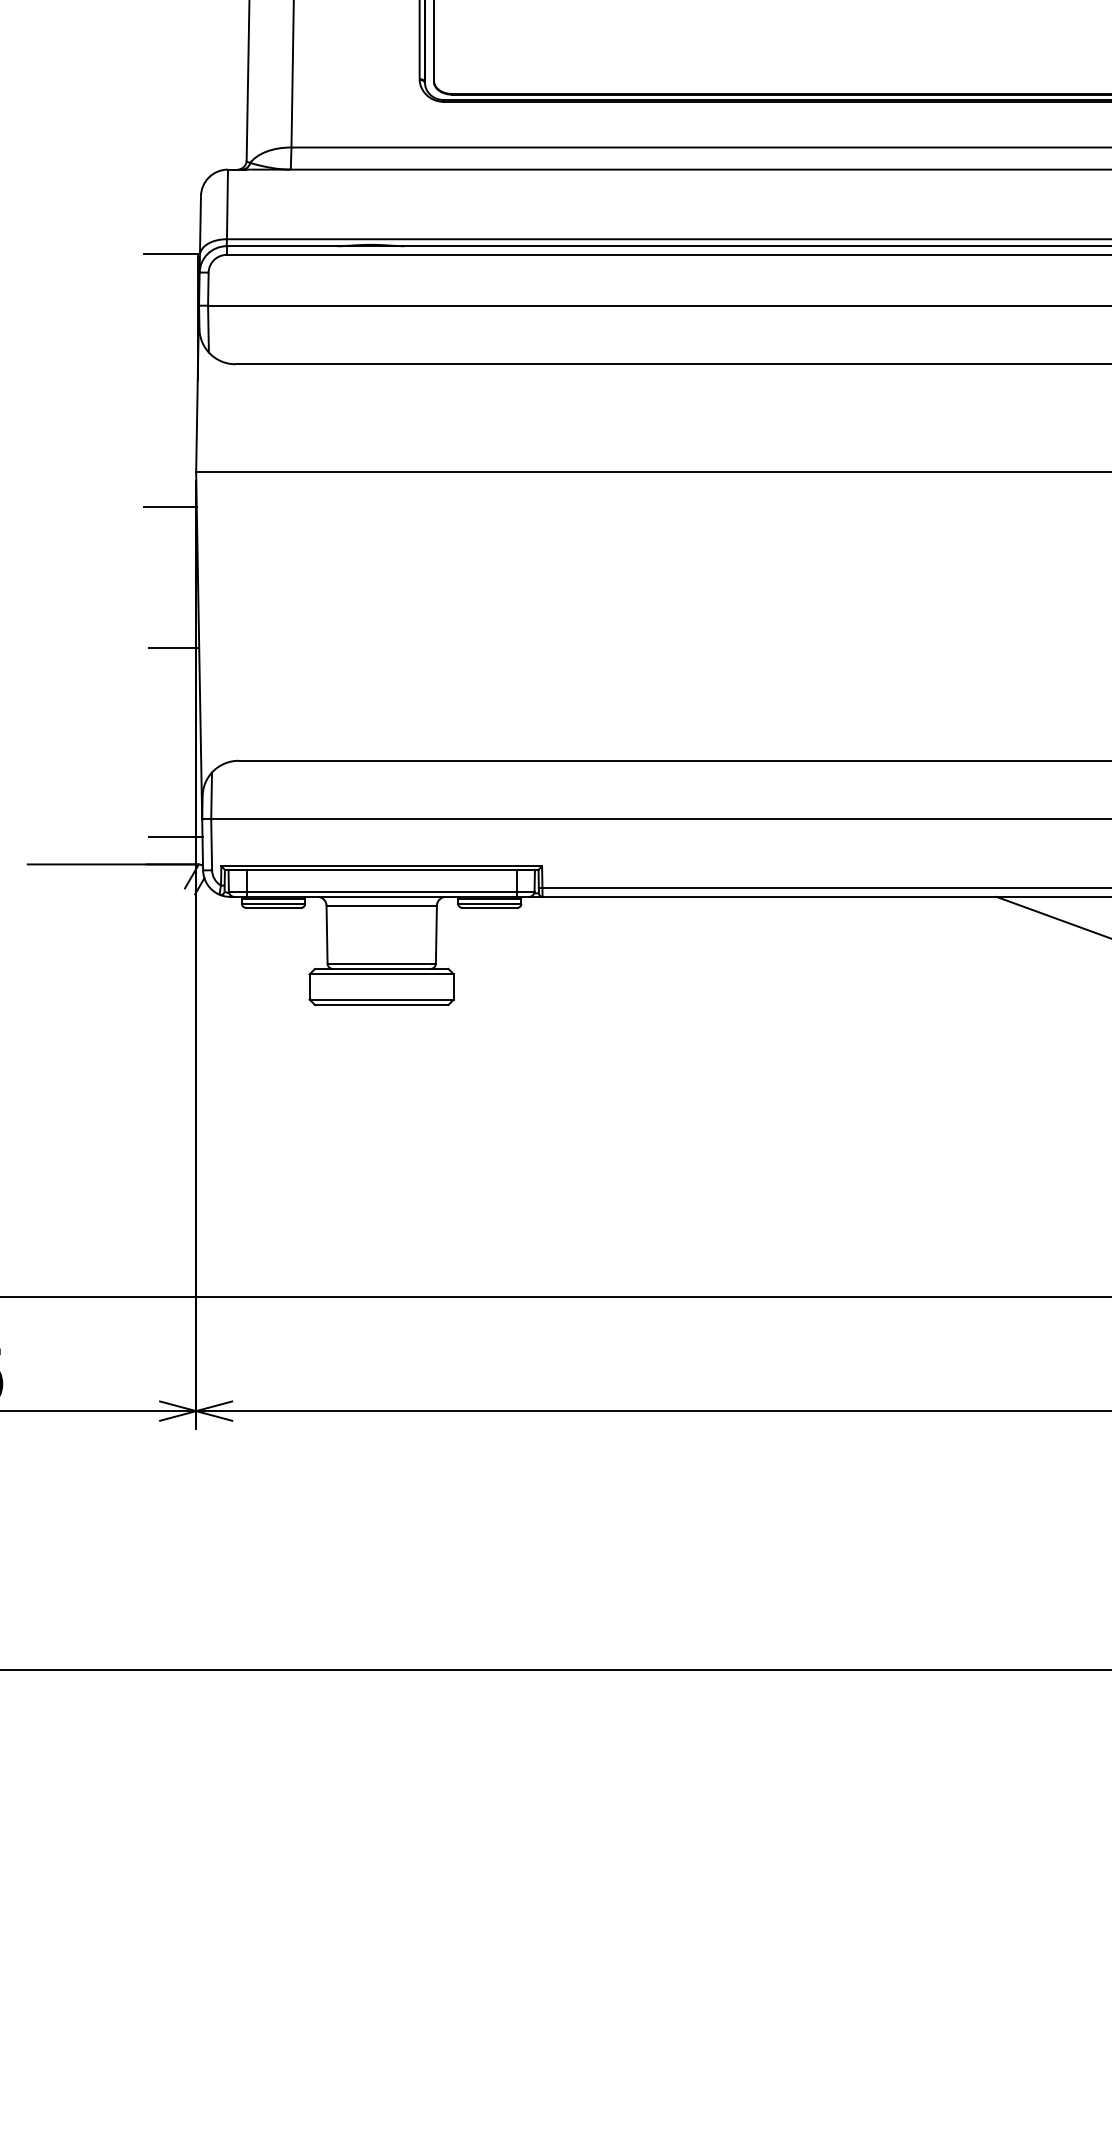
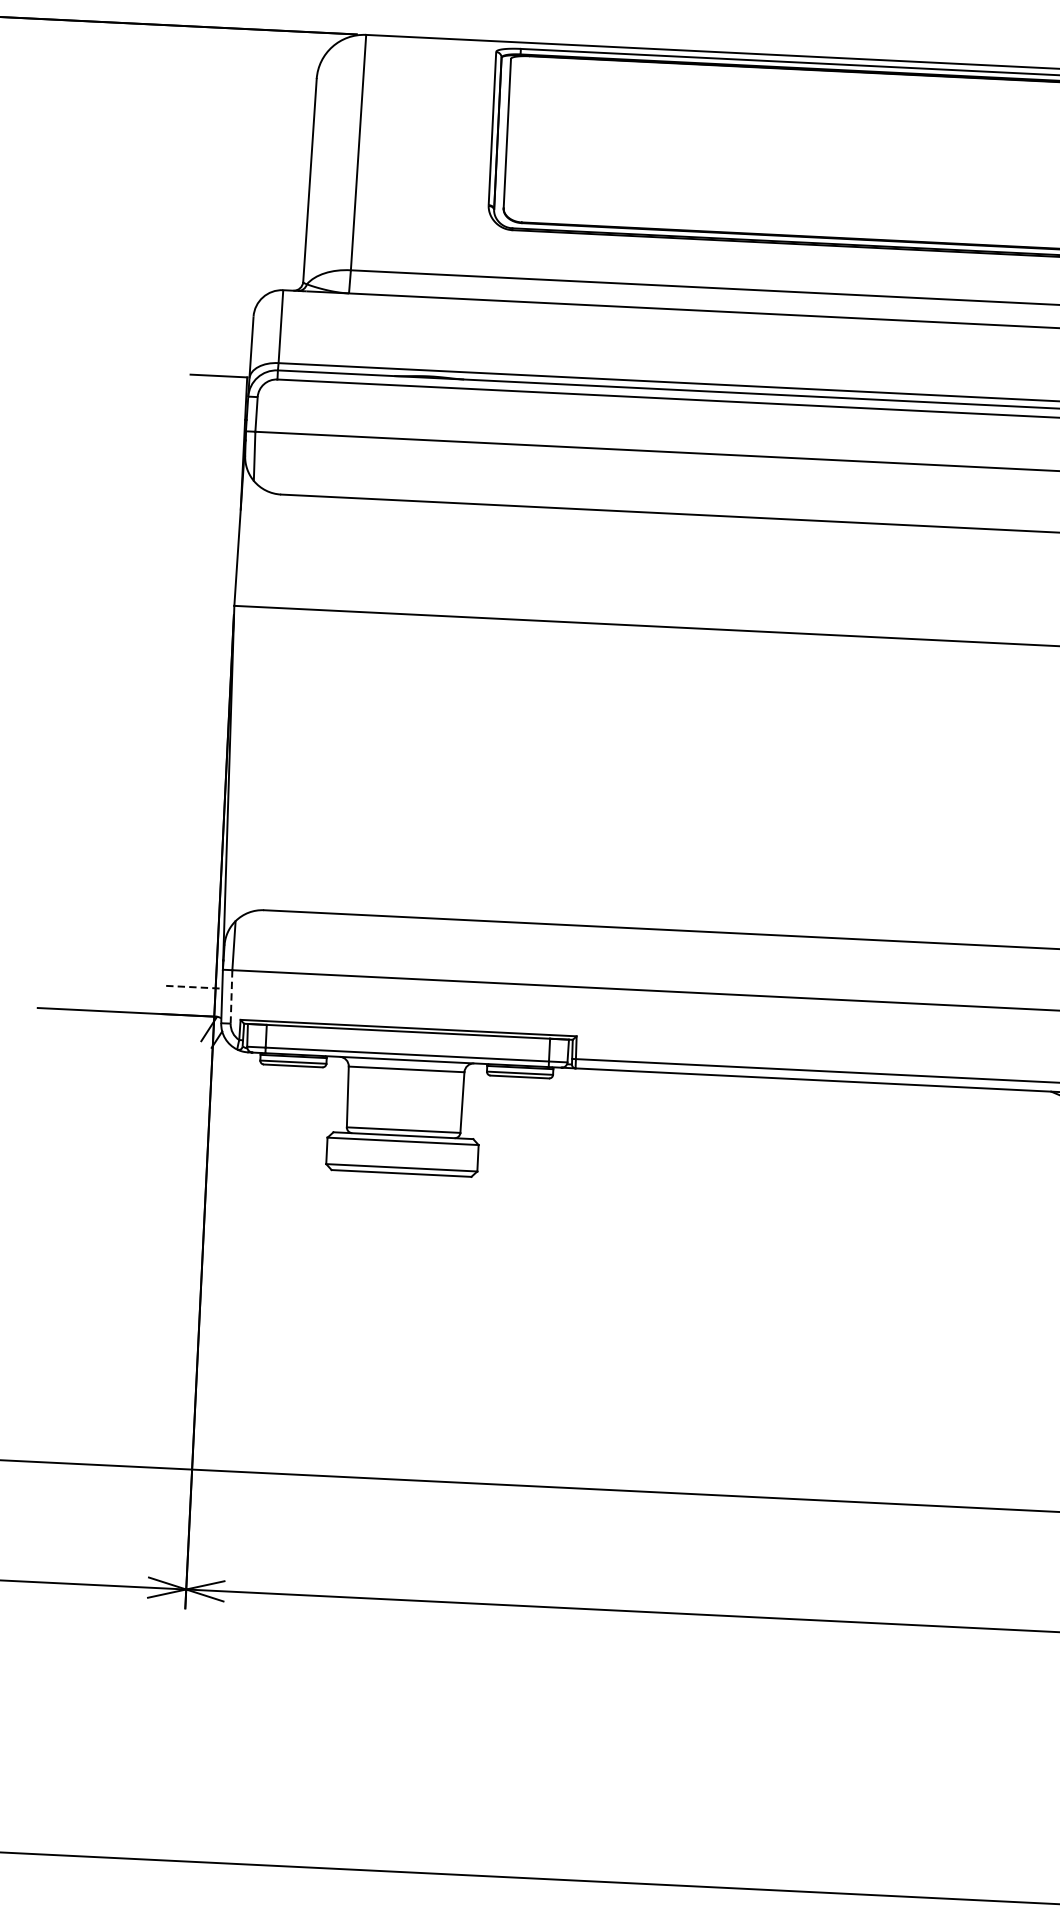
line: (169, 506) -> (204, 640), removed
line: (173, 648) -> (201, 789), removed
line: (175, 837) -> (194, 987), solid -> dashed
line: (211, 845) -> (231, 997), solid -> dashed

